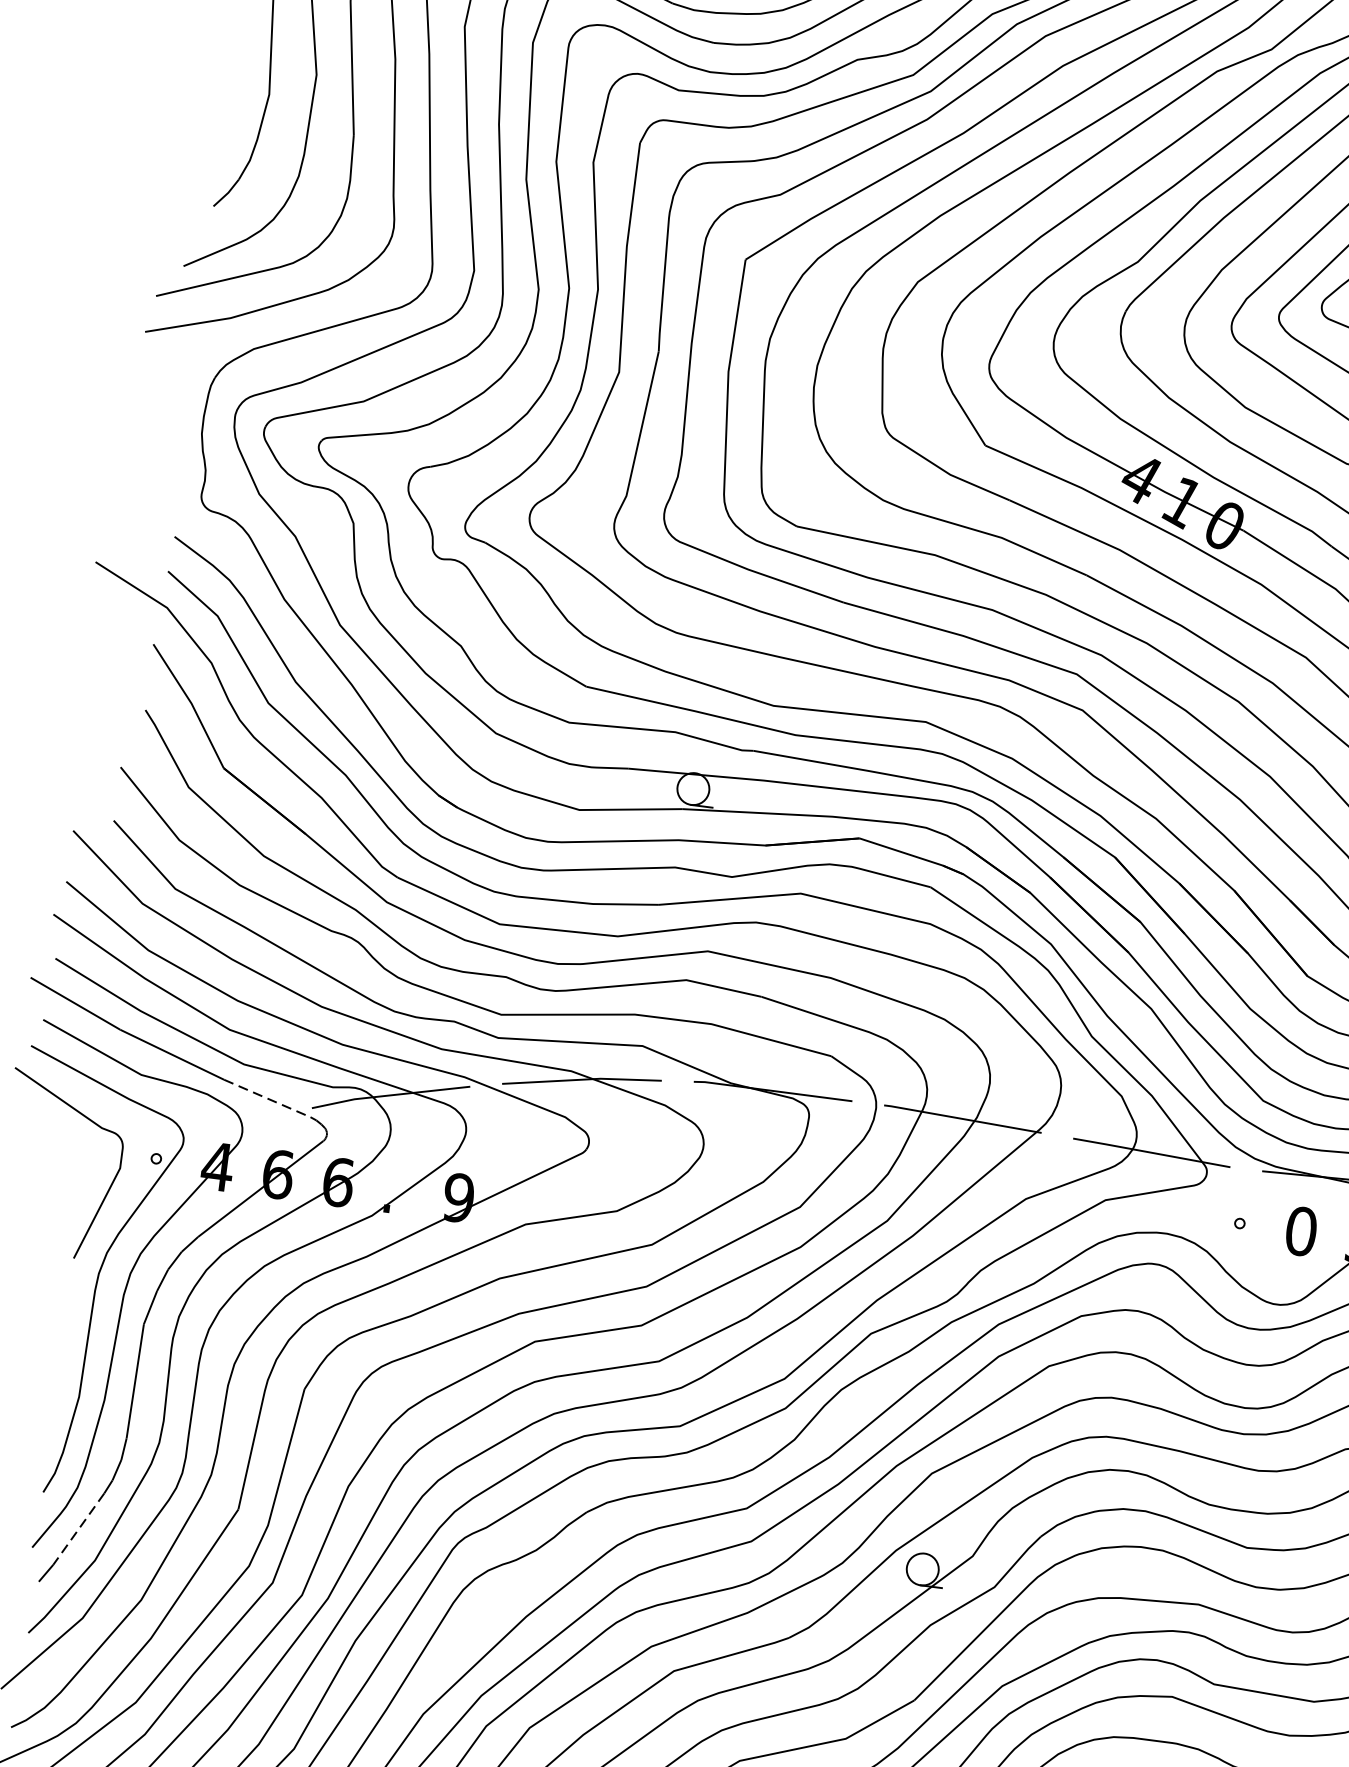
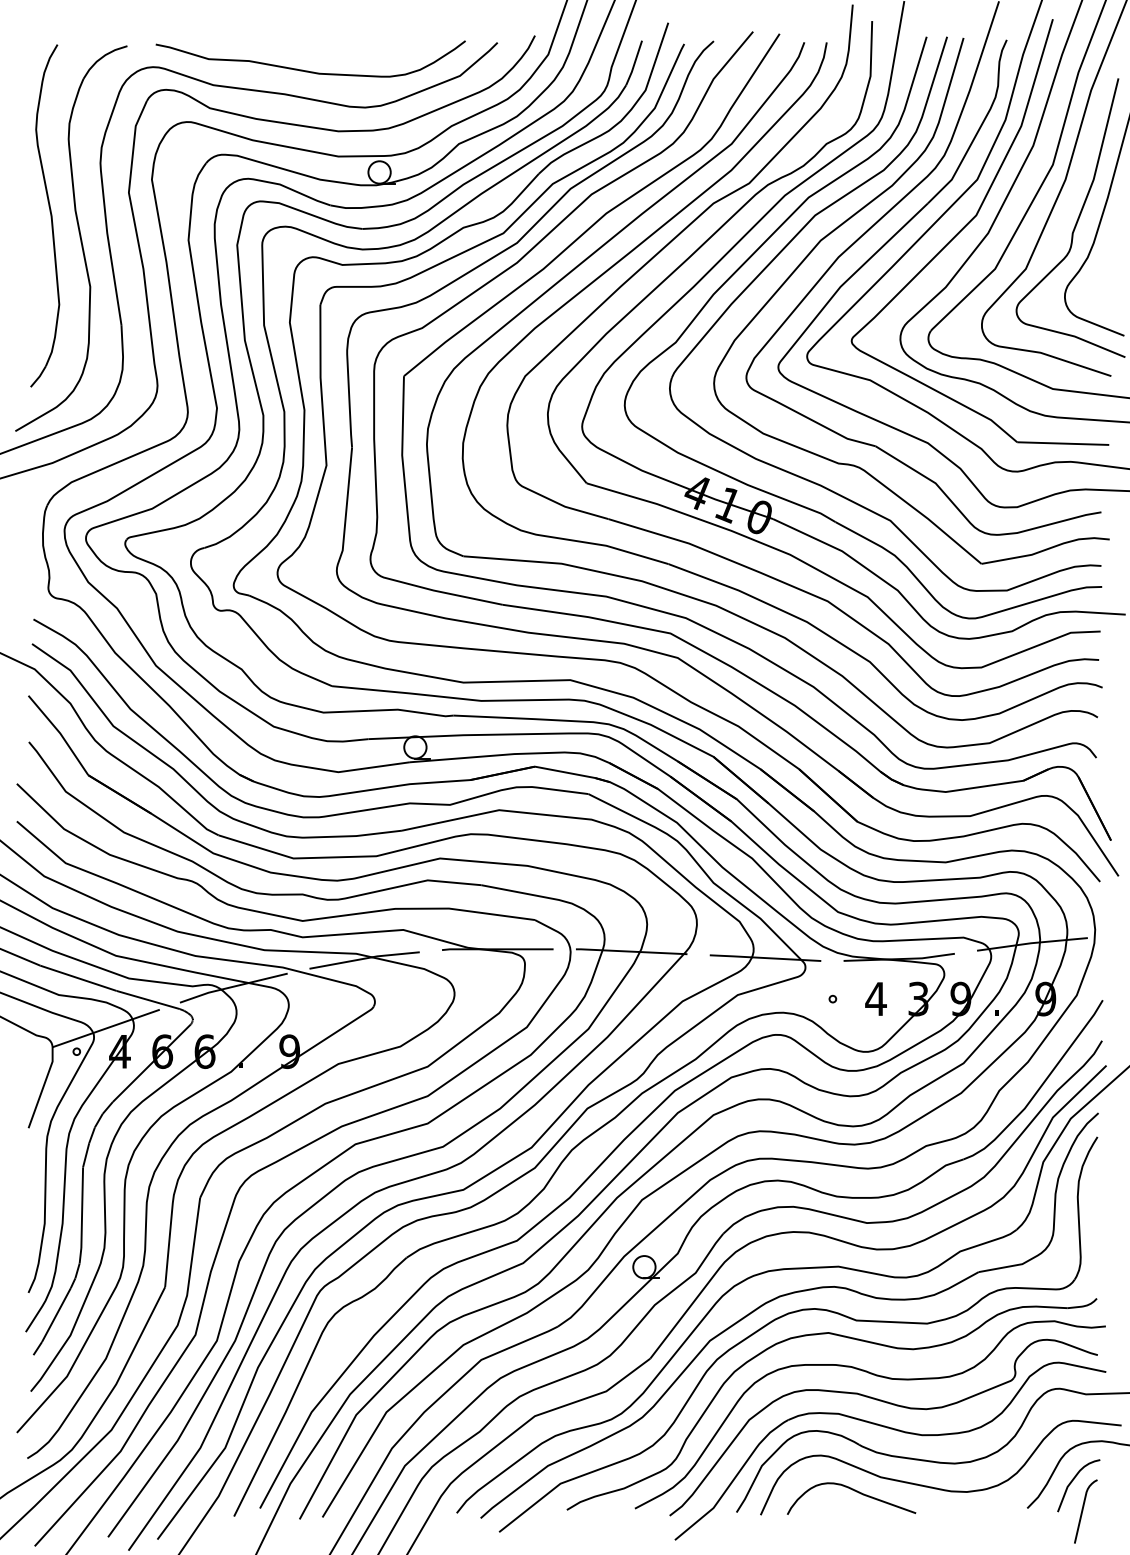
line: (267, 1099) -> (148, 1000), dashed -> solid
line: (201, 1131) -> (105, 1028), added
text: (1300, 1230) -> (875, 998), 0 -> 4
line: (78, 1529) -> (56, 1315), dashed -> solid

